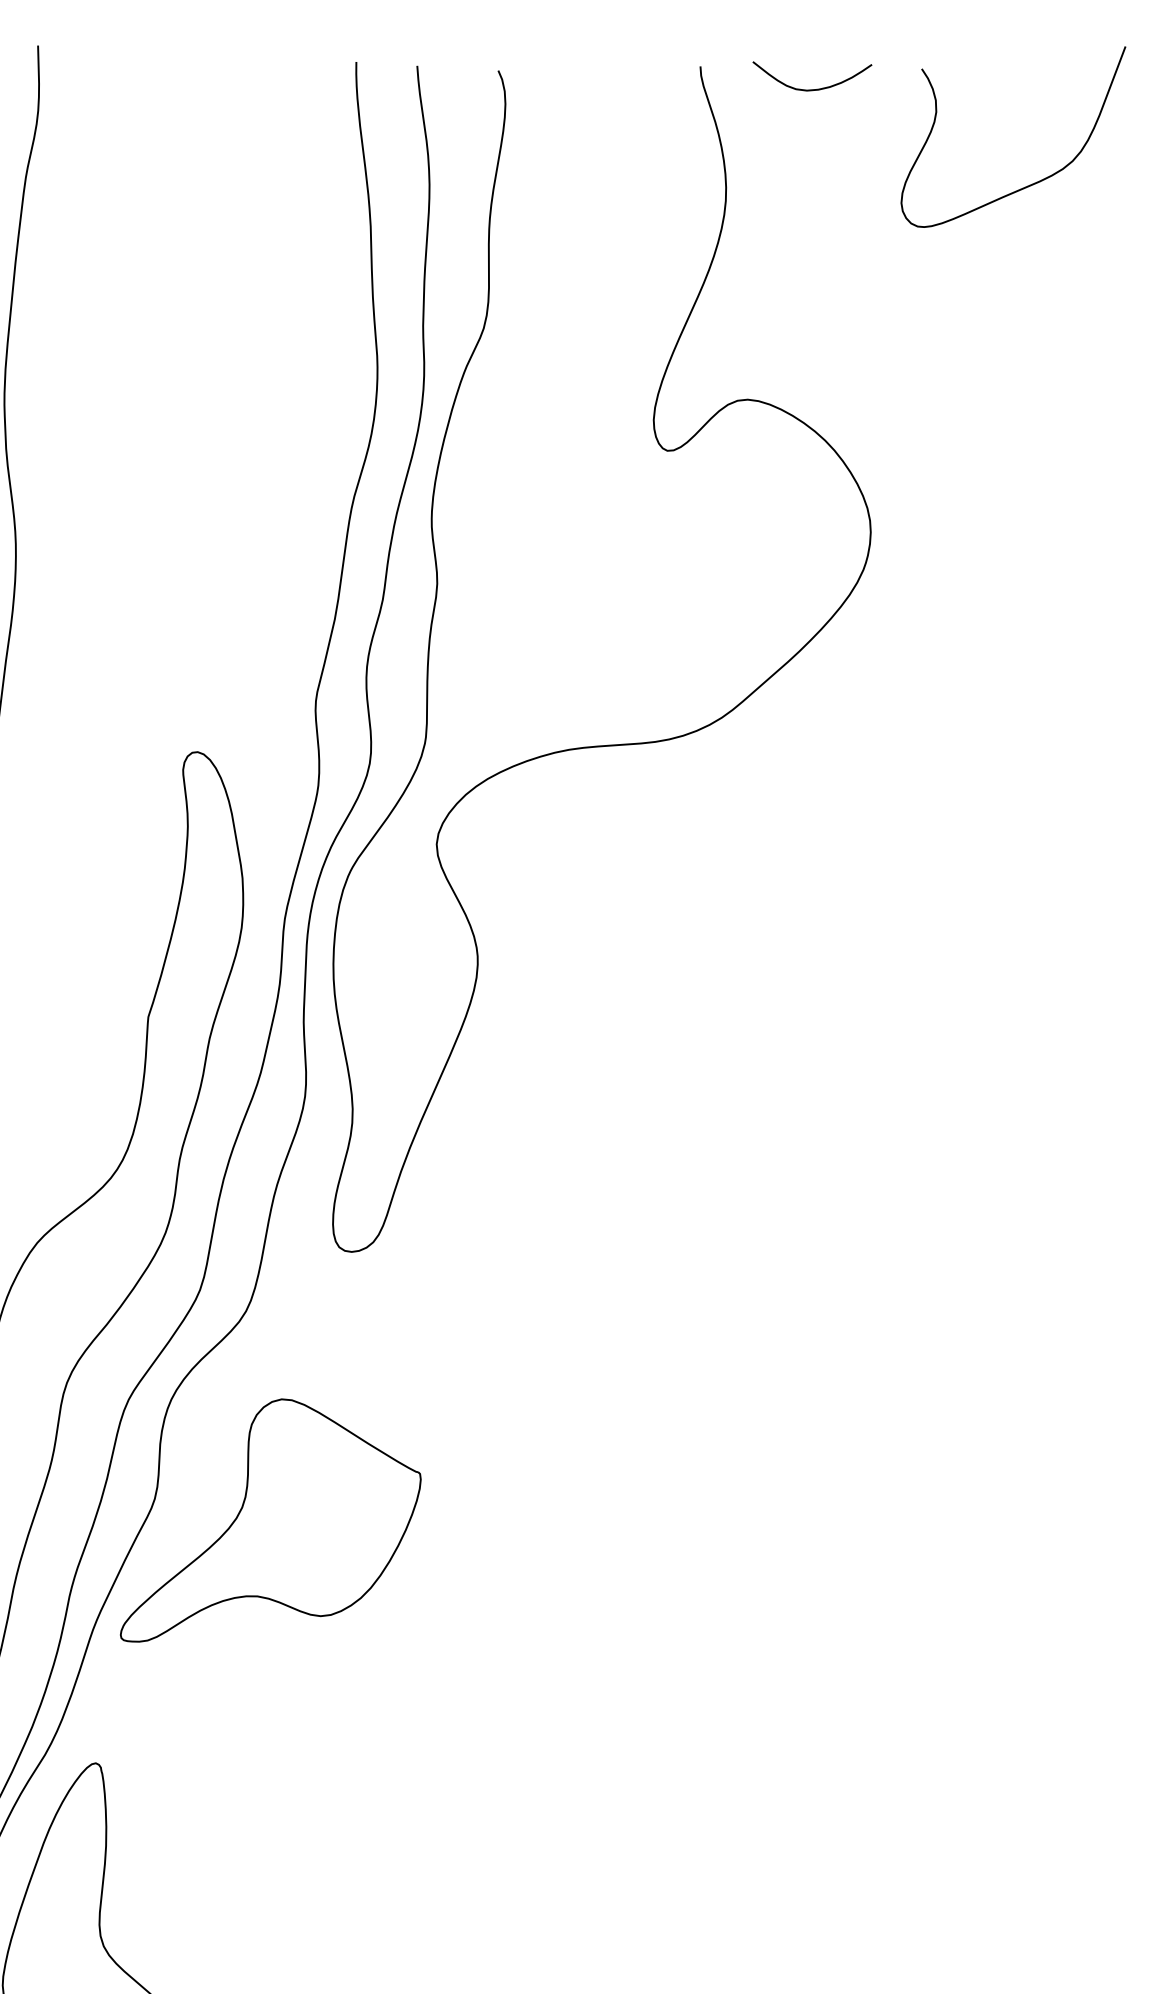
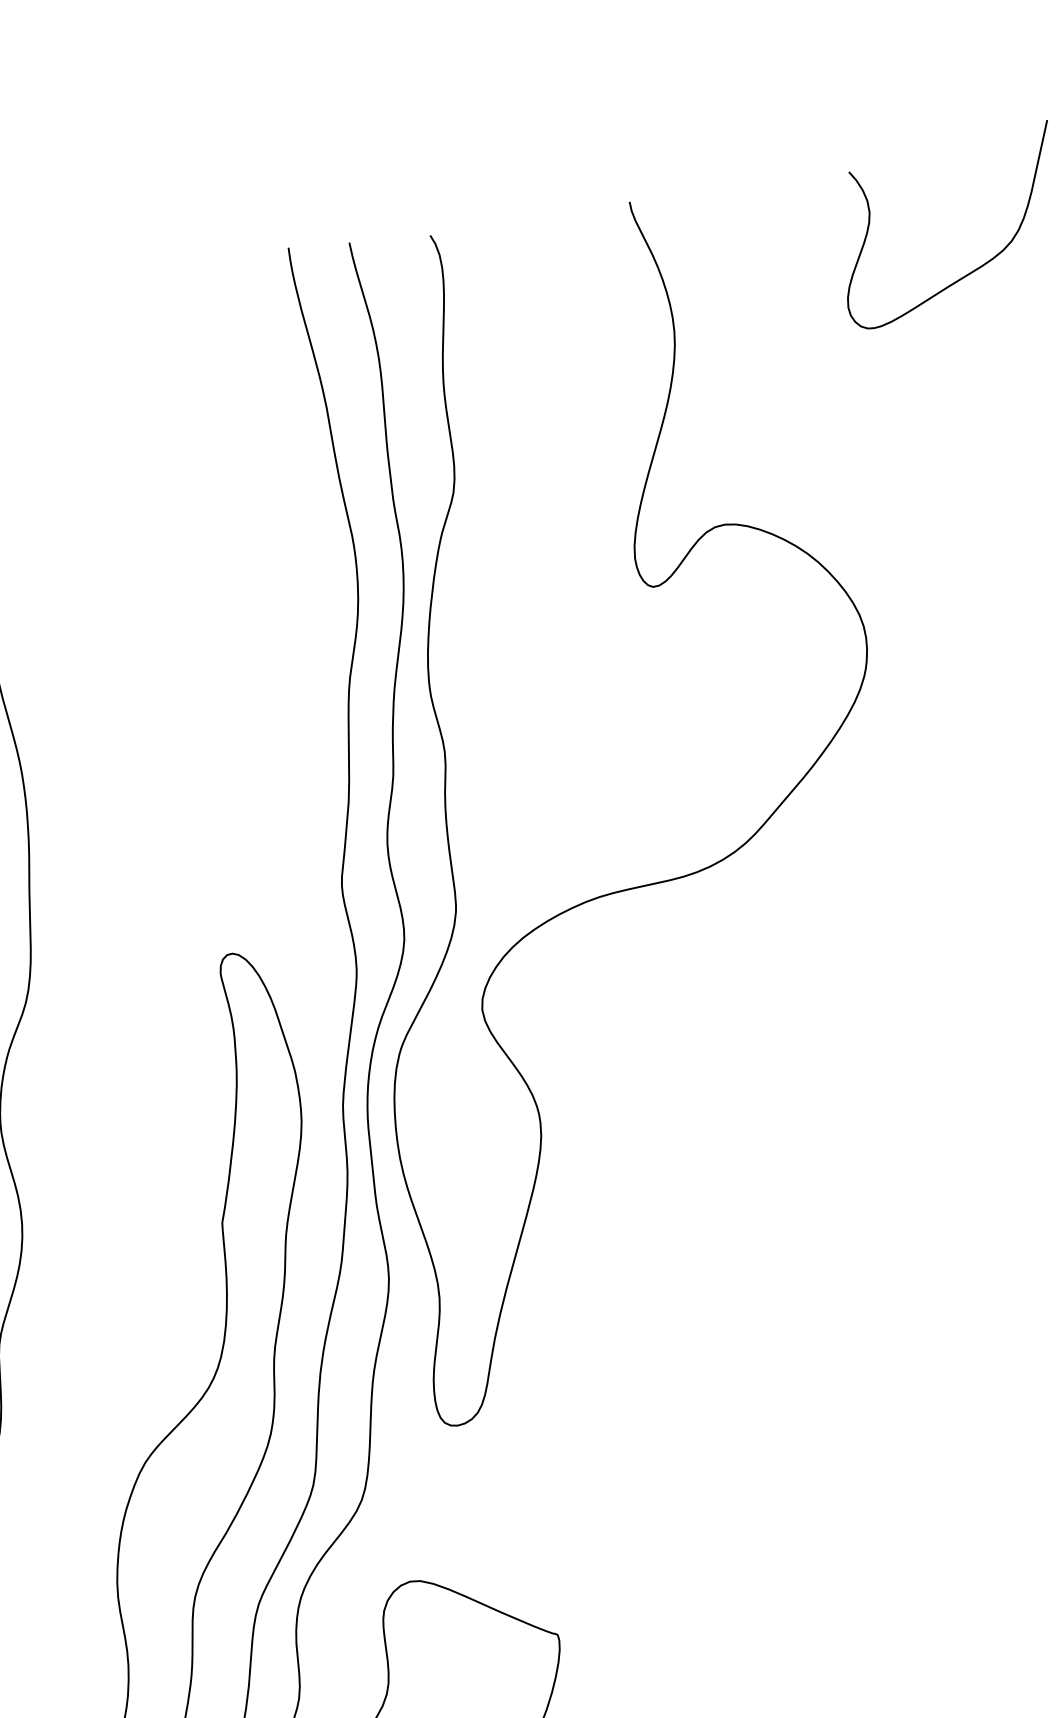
curve: (817, 88) -> (748, 206), removed

